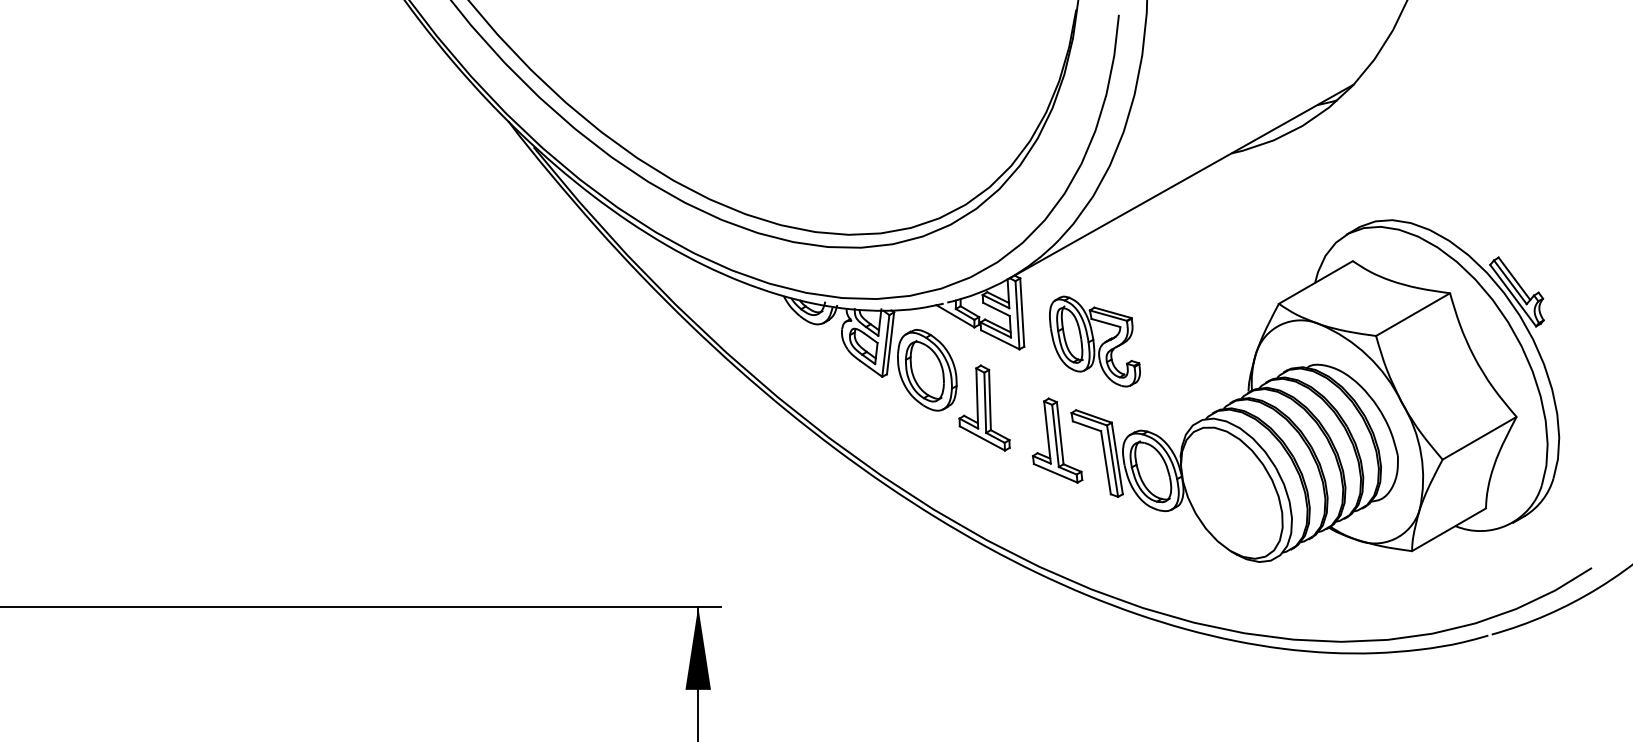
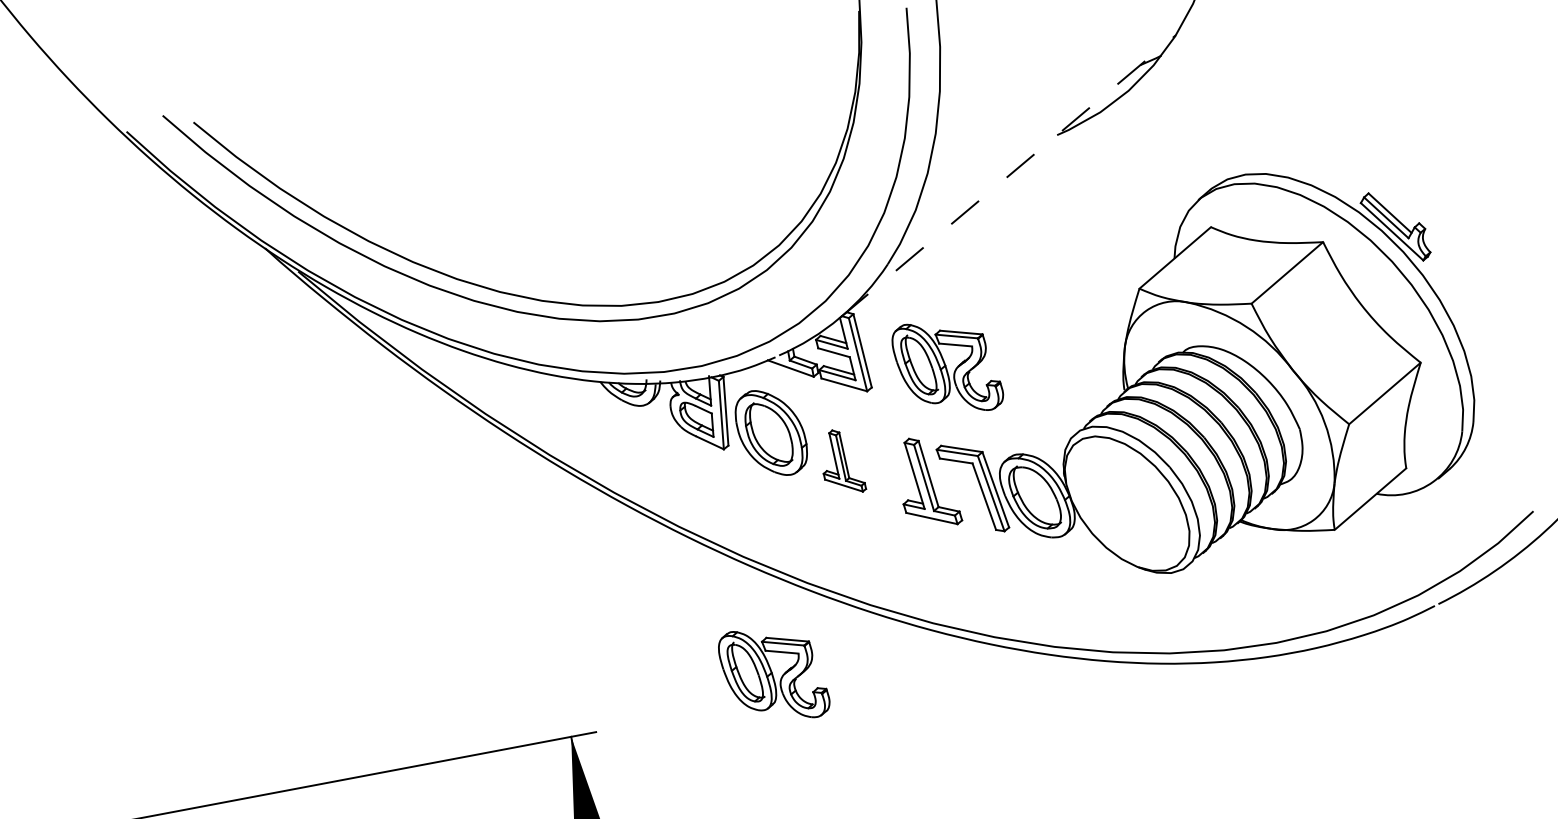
line: (1181, 181) -> (1008, 175), solid -> dashed
part: (984, 407) -> (841, 461), size x0.7
part: (888, 585) -> (773, 674), added

